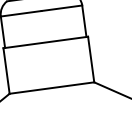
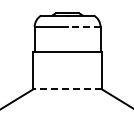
line: (61, 7) -> (83, 26), solid -> dashed
line: (51, 88) -> (67, 89), solid -> dashed

